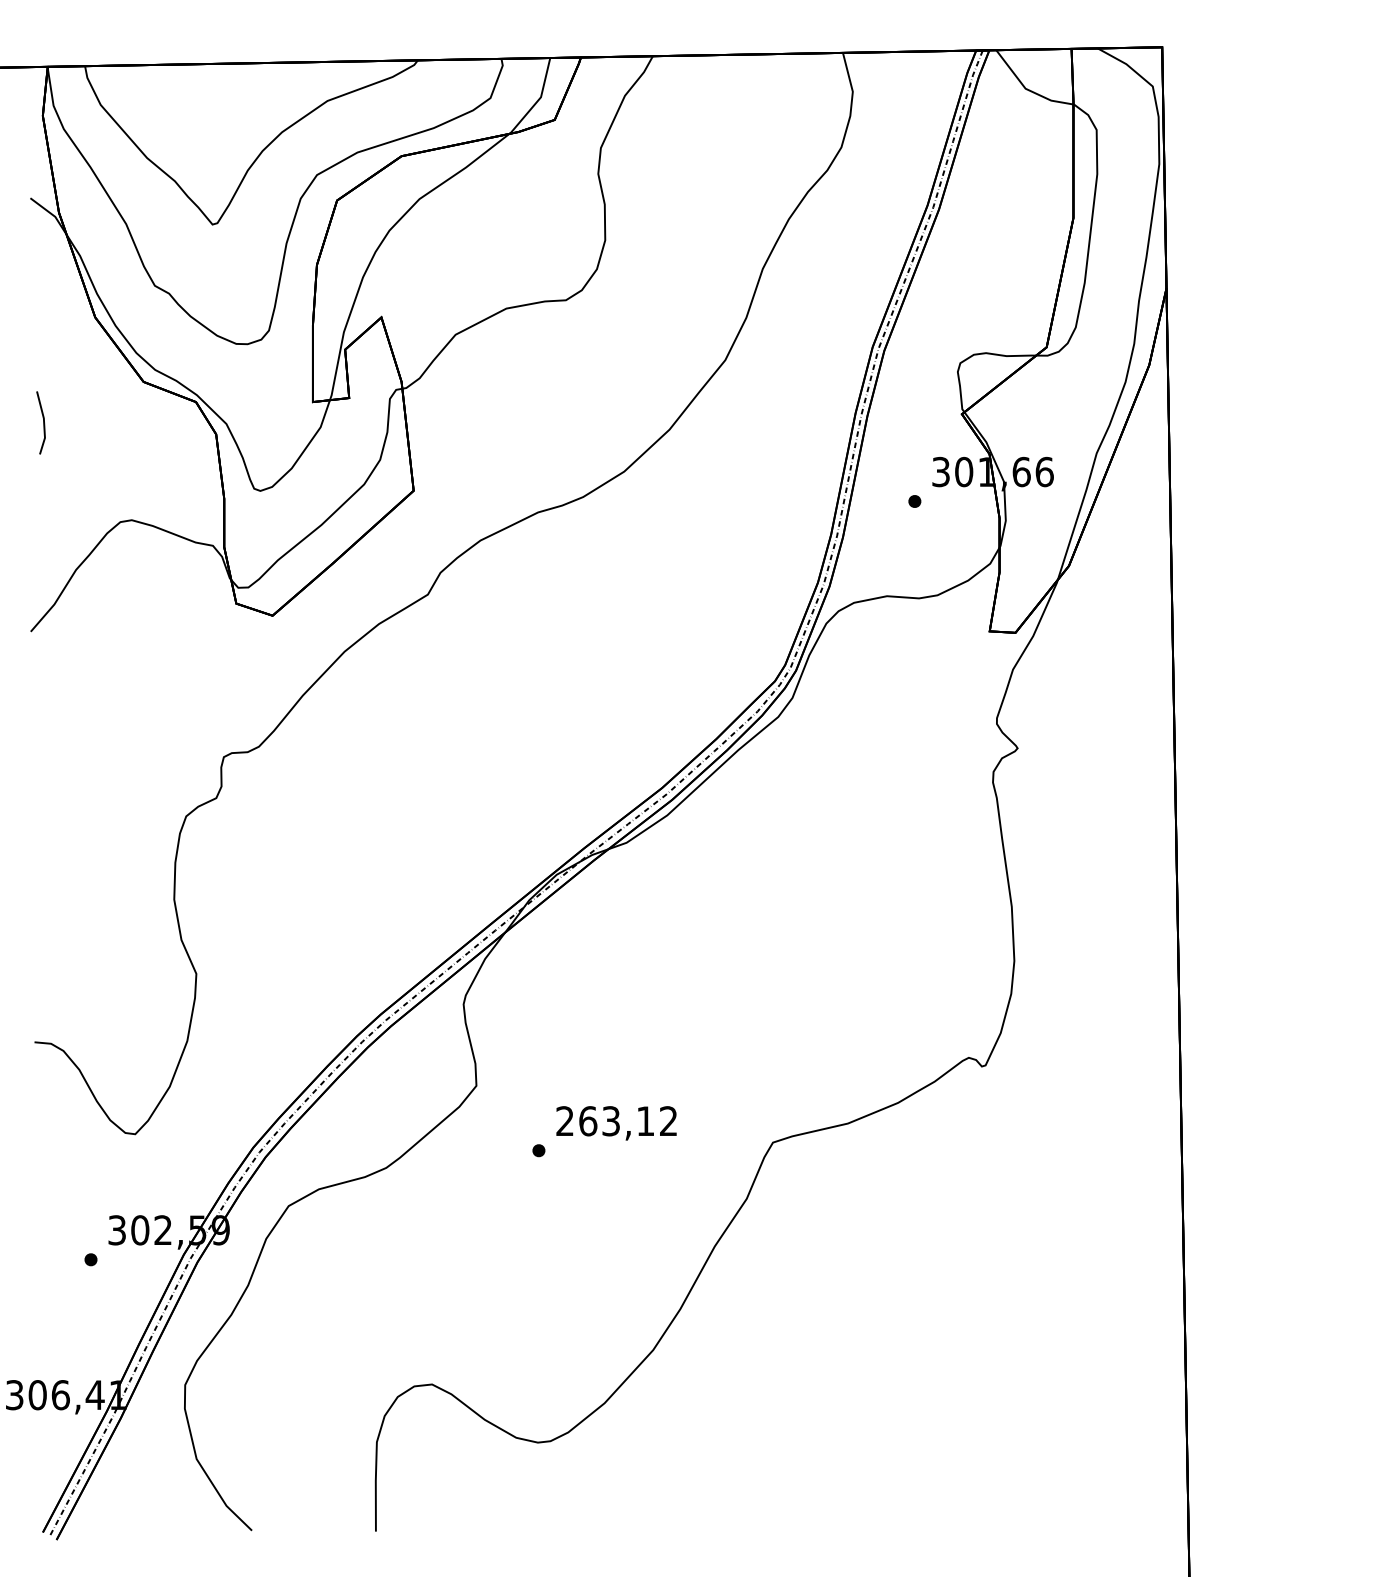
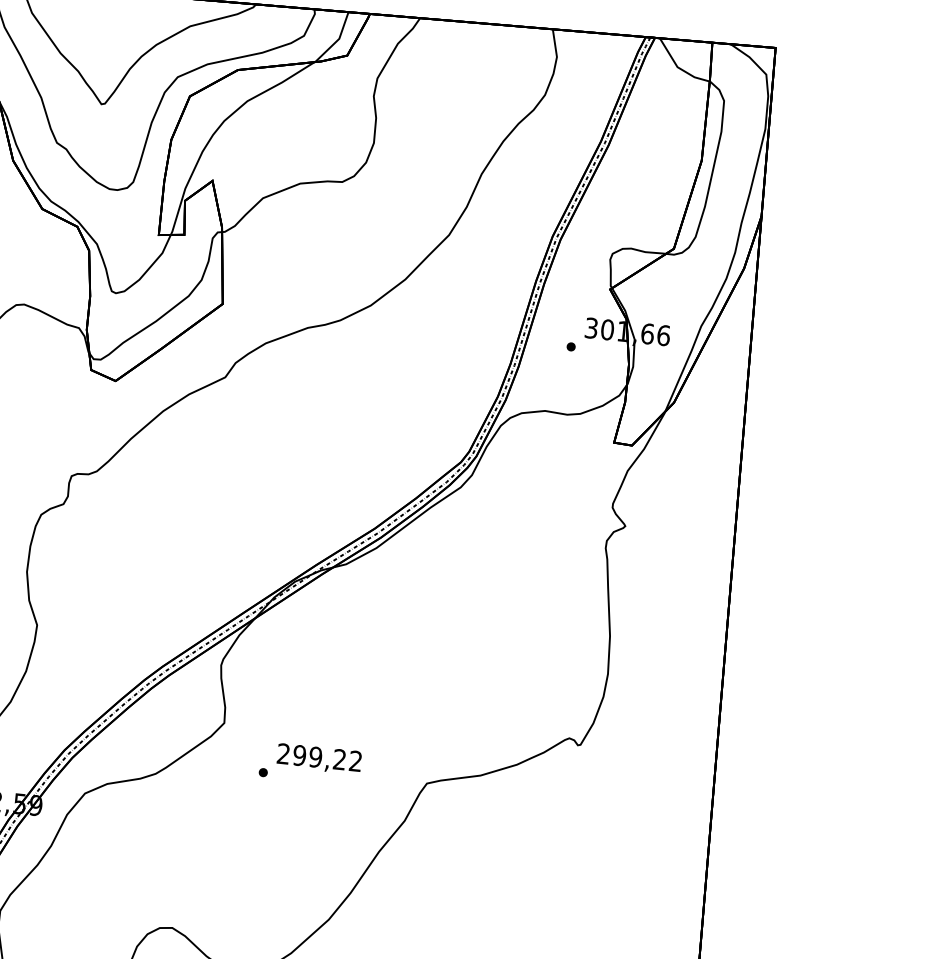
text: (616, 1121) -> (319, 757), 263,12 -> 299,22

